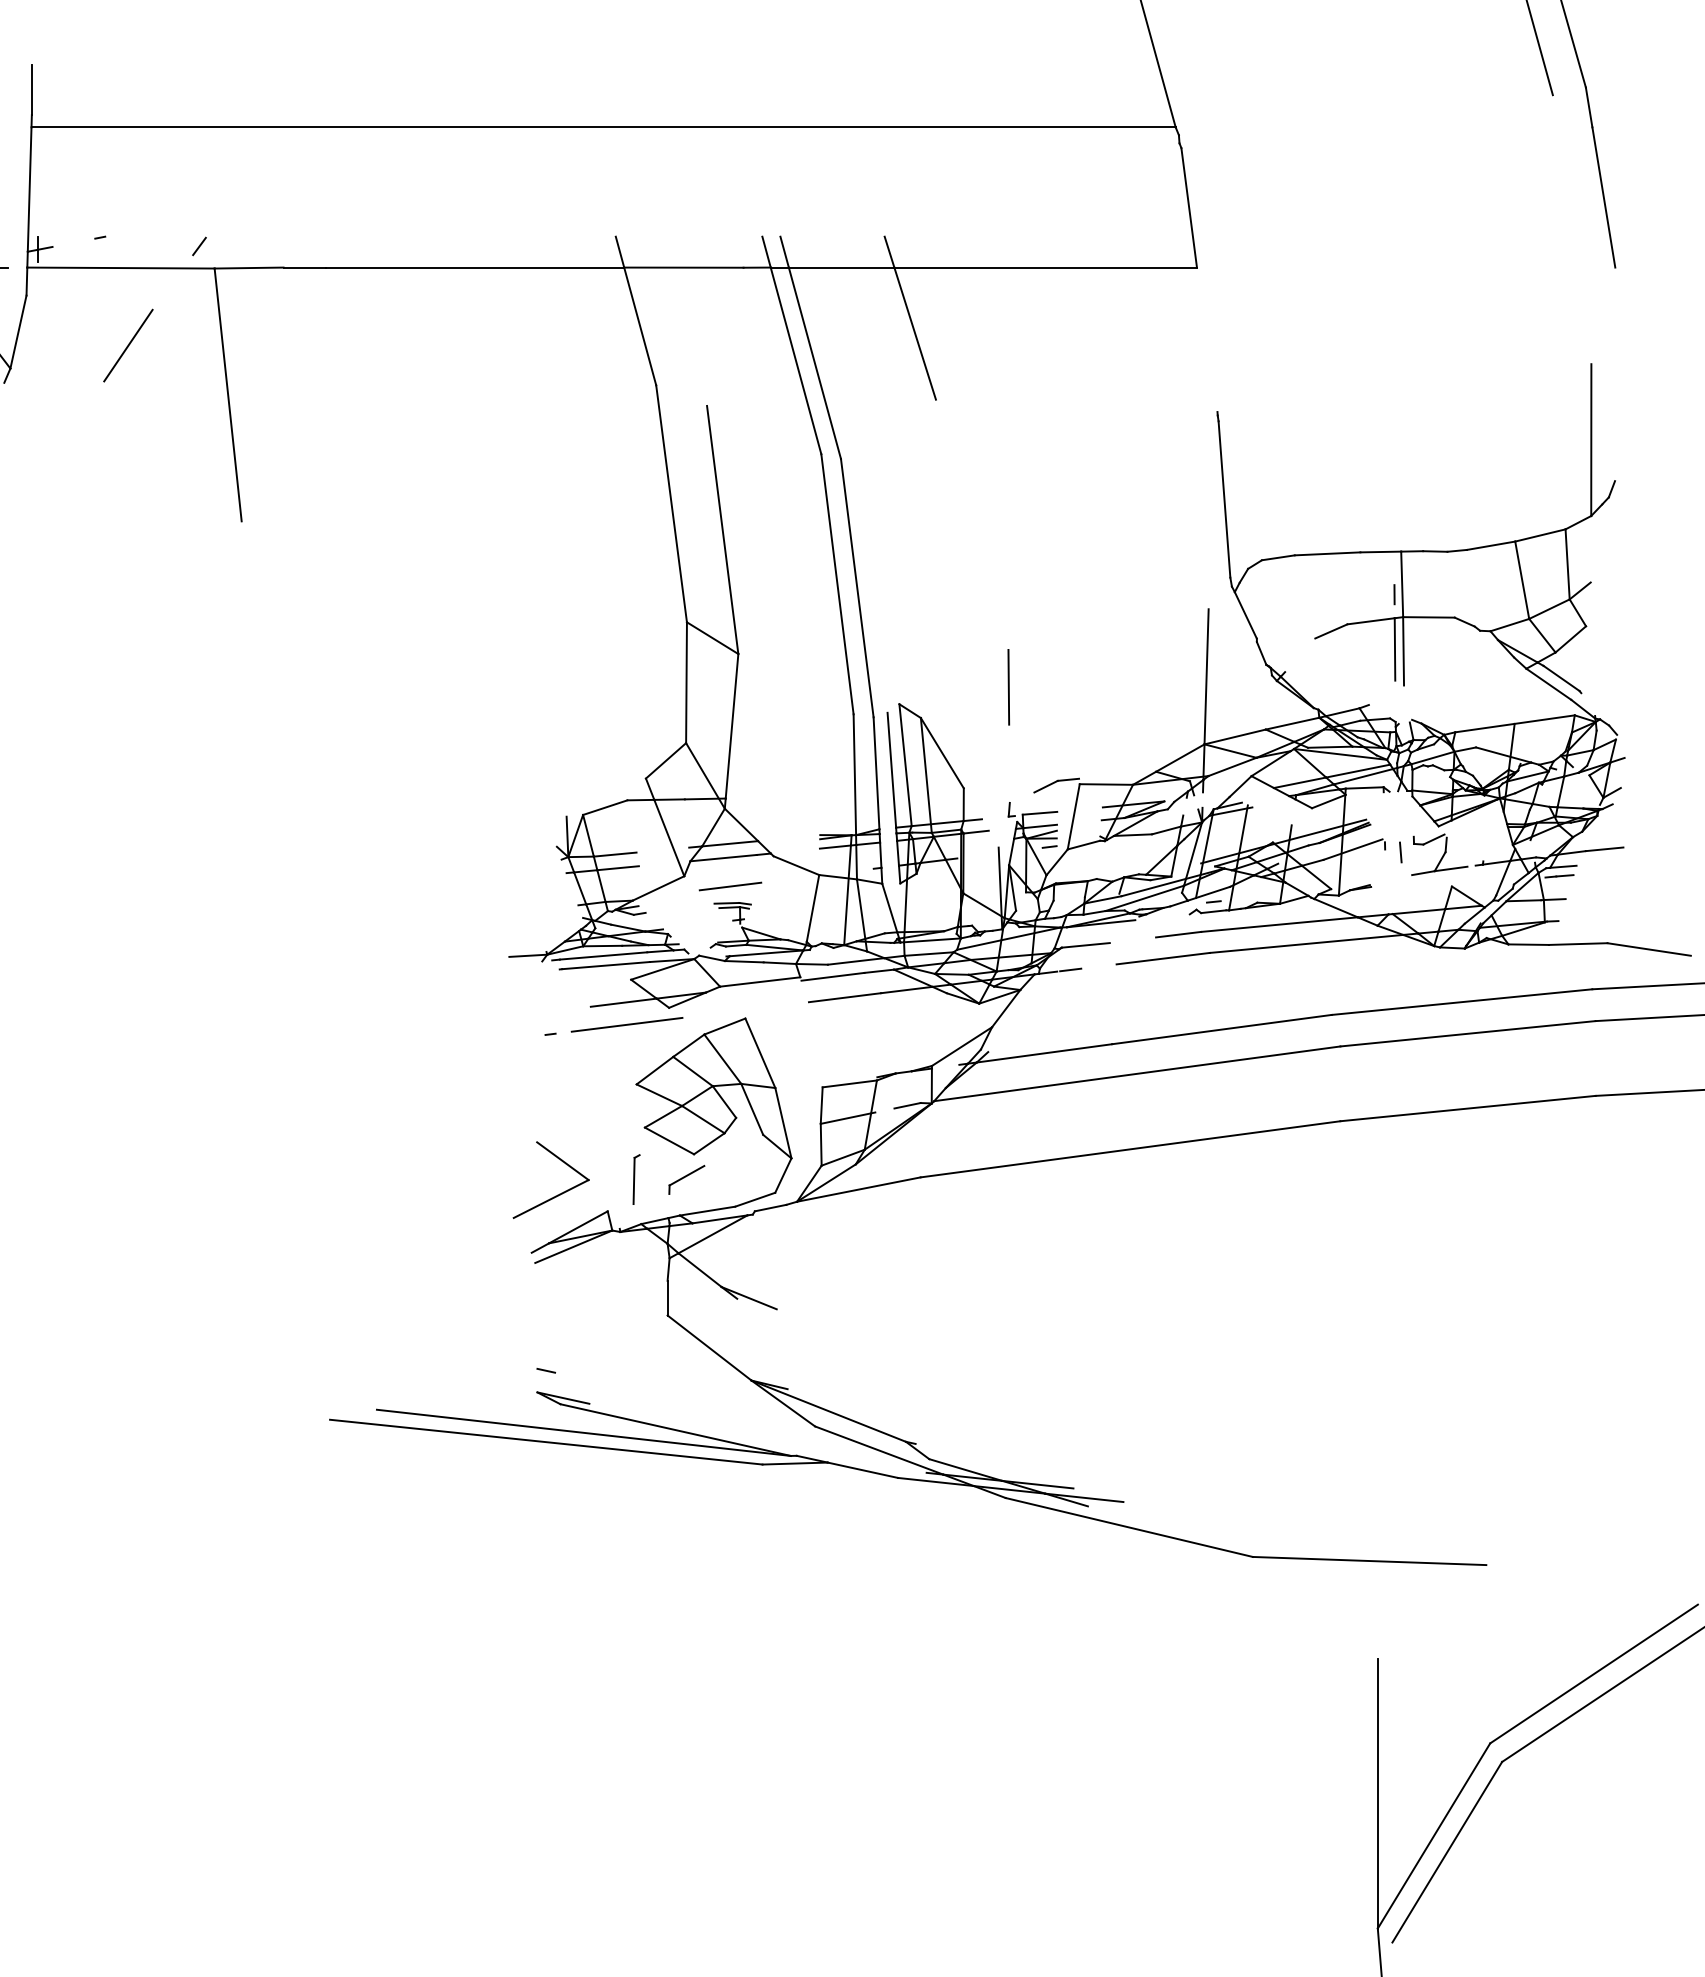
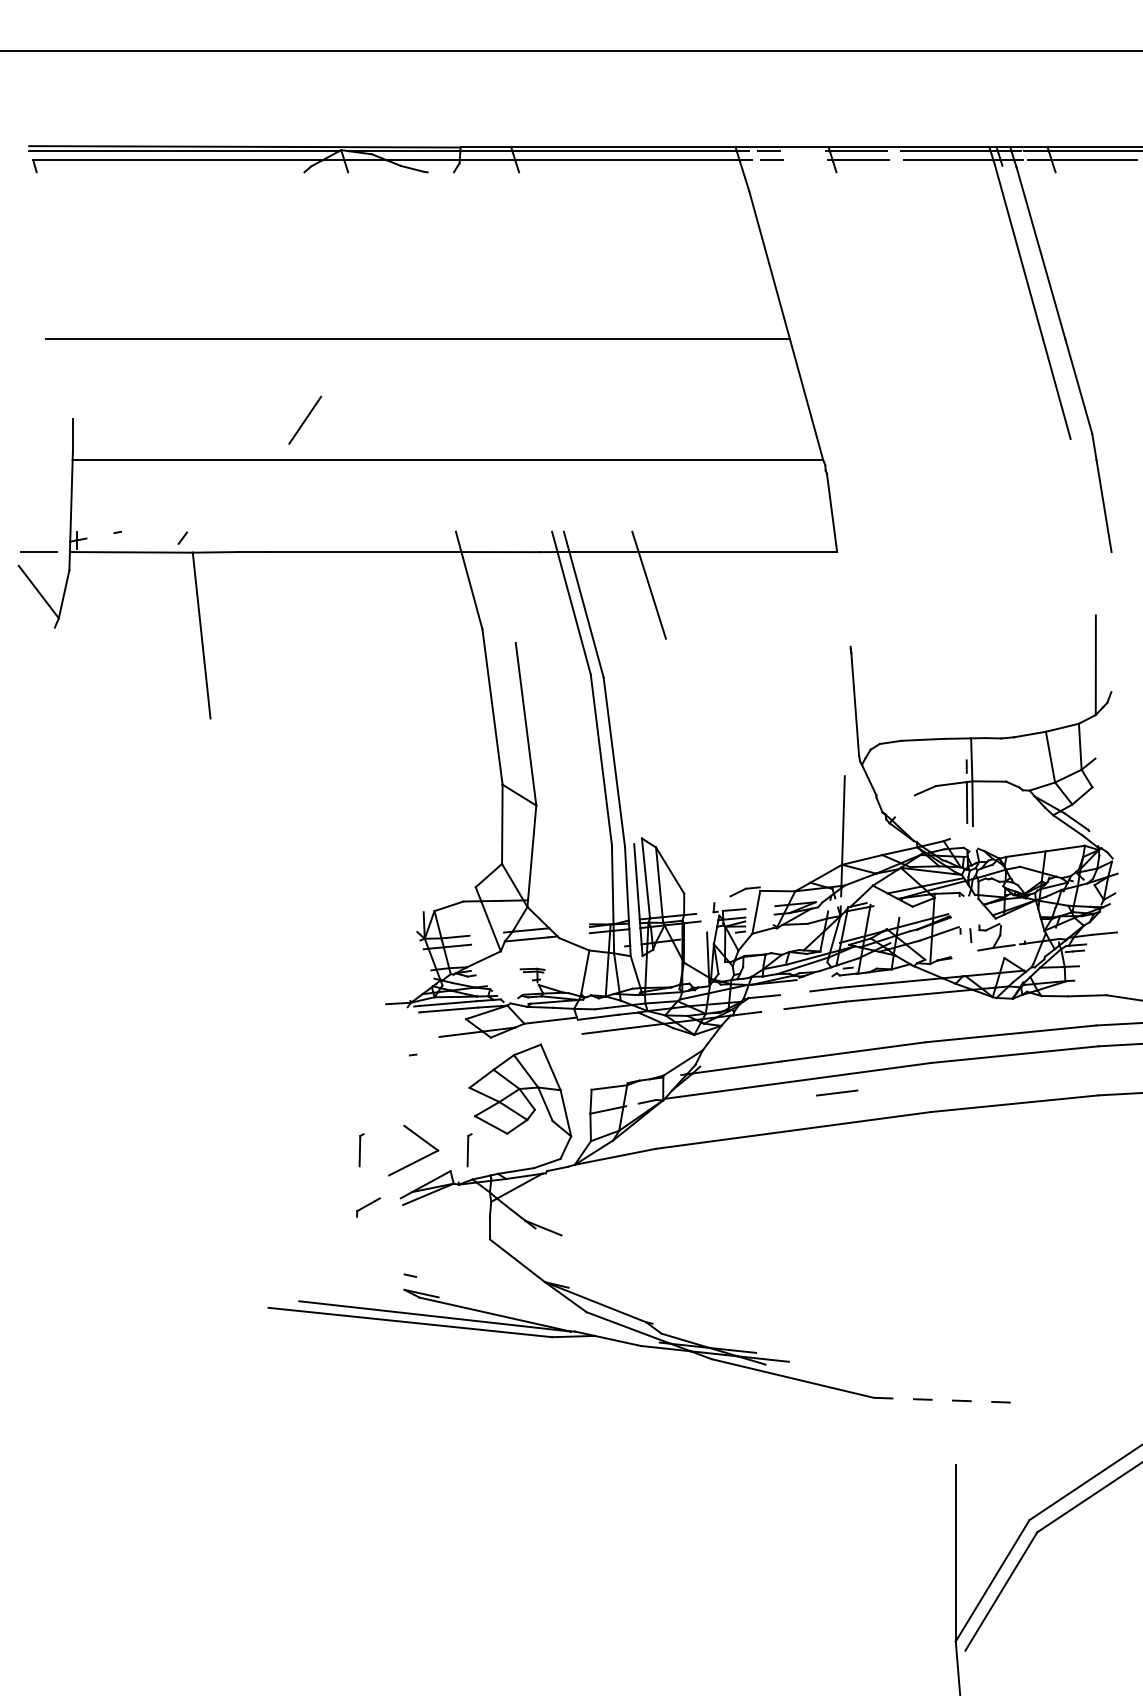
line: (128, 344) -> (305, 419), moved
line: (1008, 687) -> (713, 827), removed
line: (730, 885) -> (837, 1092), moved
line: (627, 1024) -> (463, 1048), removed
part: (471, 1179) -> (361, 1150), added
part: (686, 1179) -> (368, 1207), moved
line: (1369, 1561) -> (950, 1400), solid -> dashed

